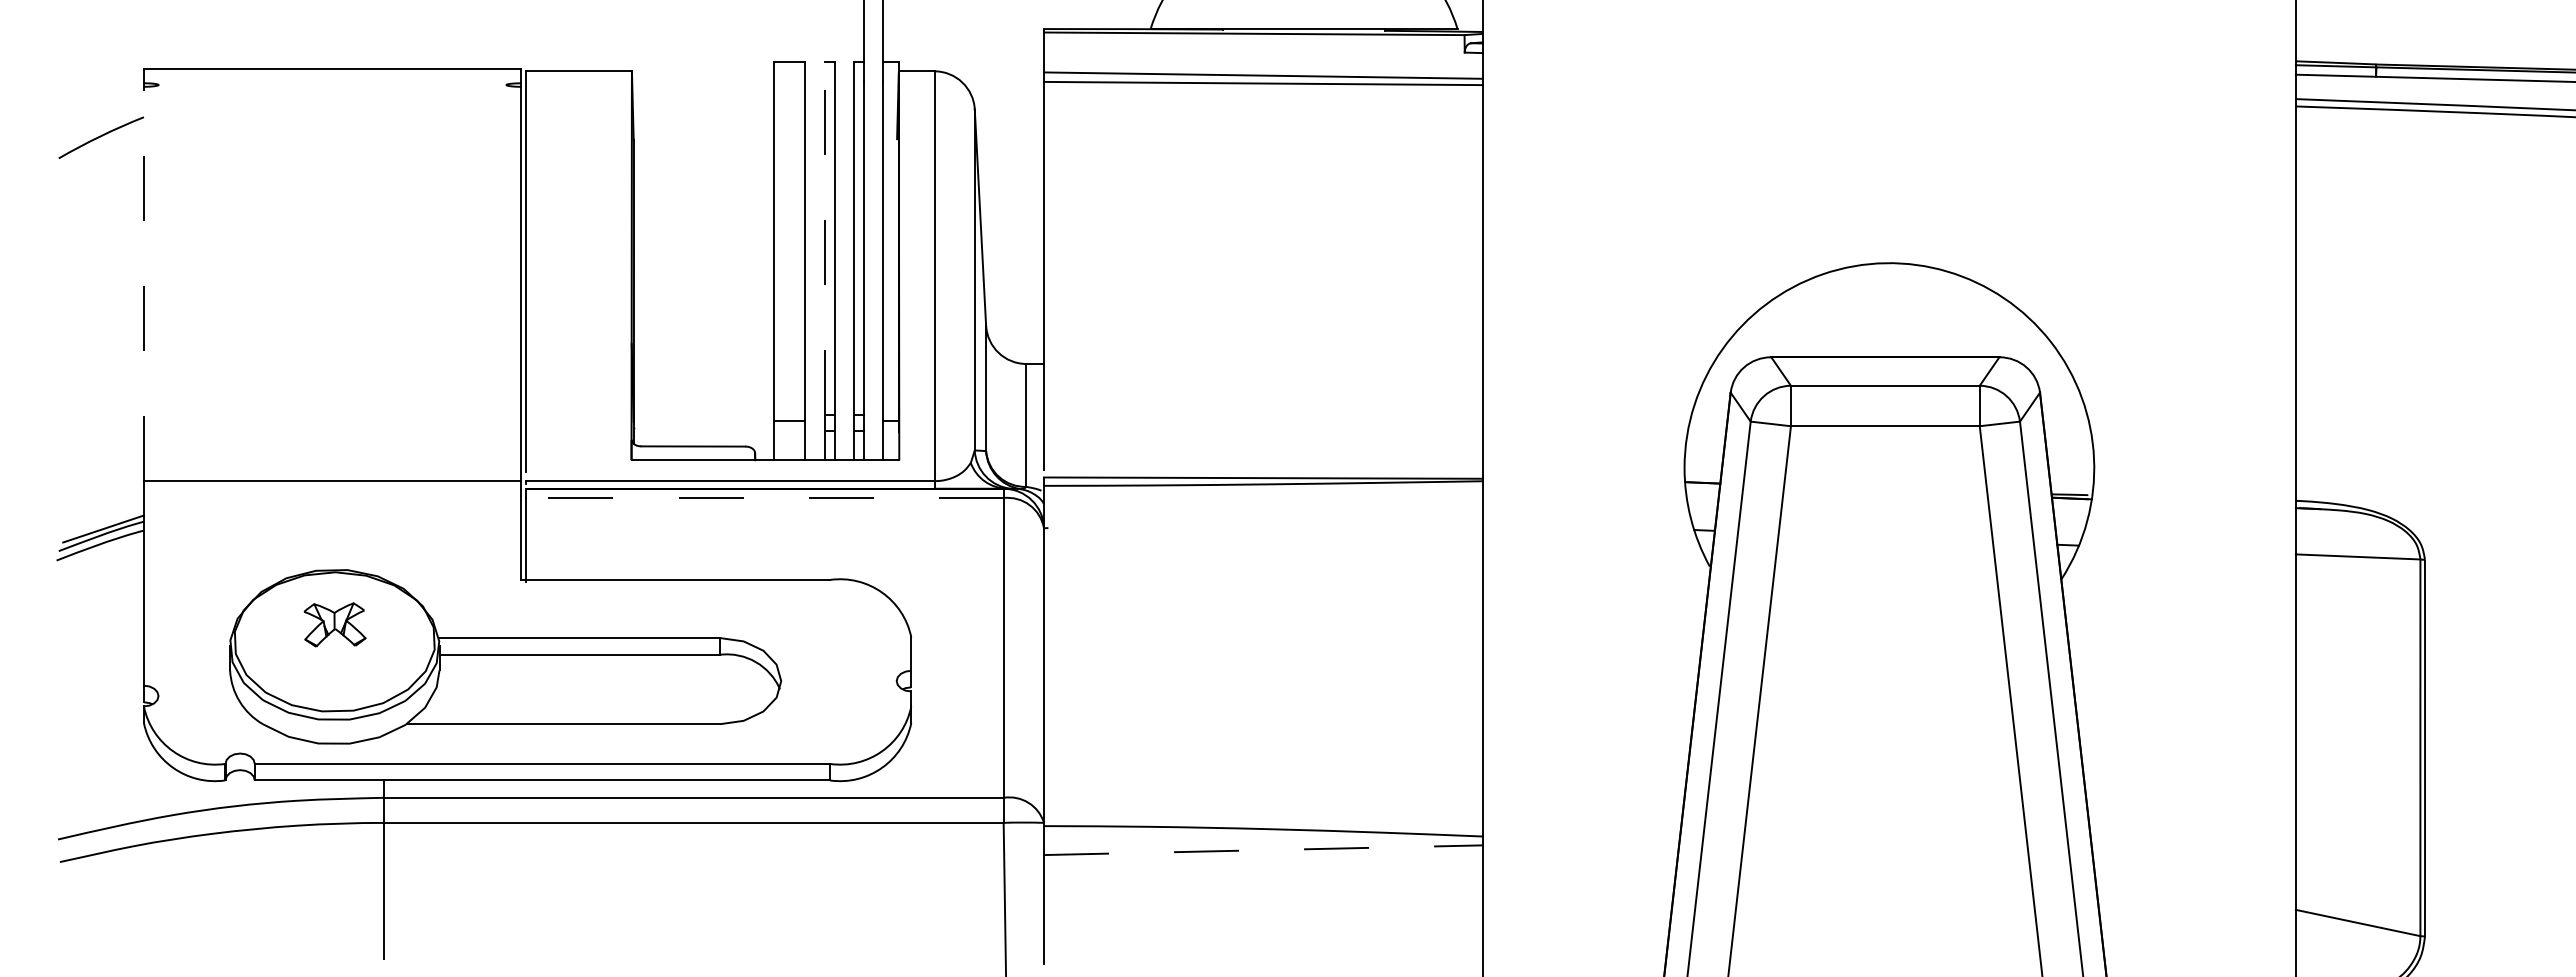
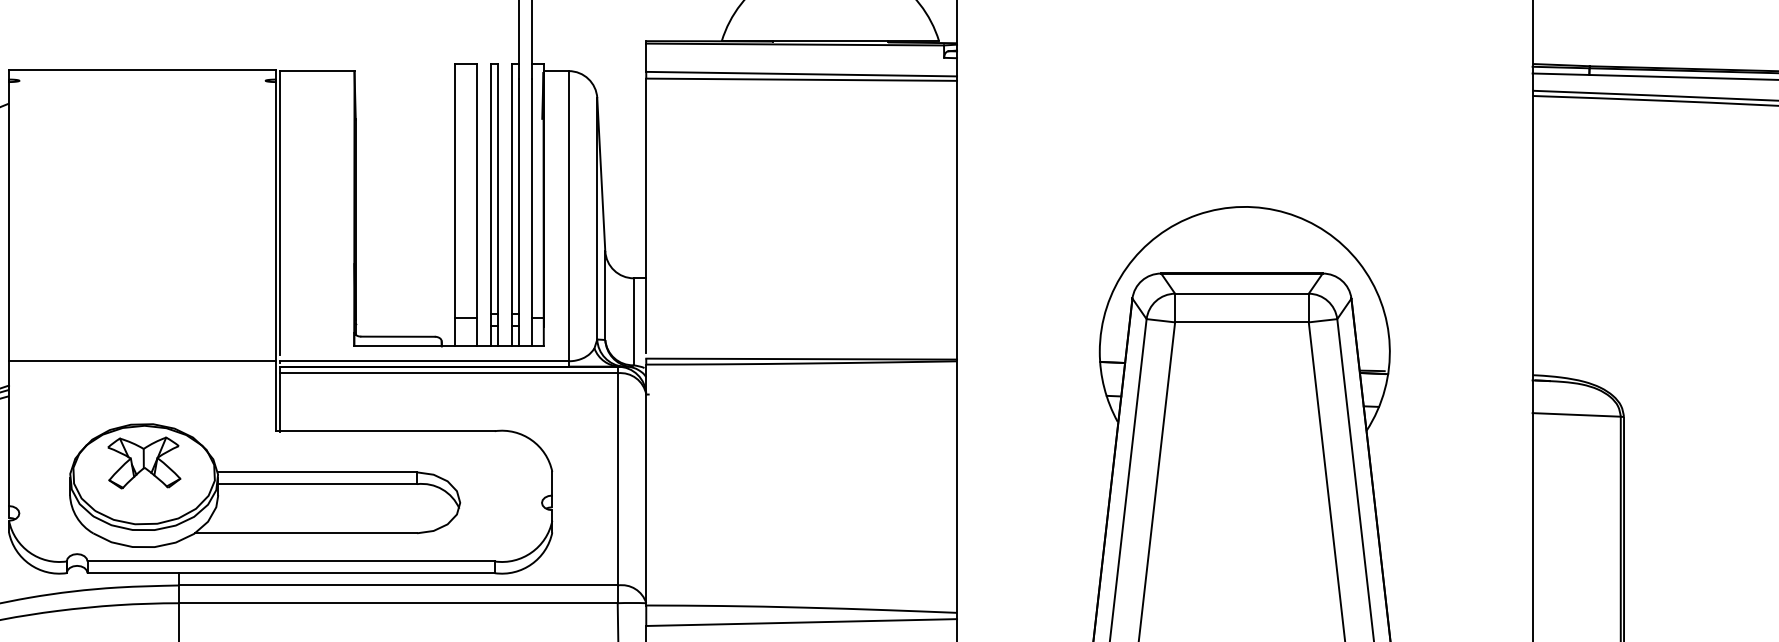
line: (824, 238) -> (490, 189), dashed -> solid
line: (143, 283) -> (8, 221), dashed -> solid
line: (765, 498) -> (449, 373), dashed -> solid
part: (334, 624) -> (143, 462), size x1.67
line: (1263, 850) -> (801, 622), dashed -> solid

